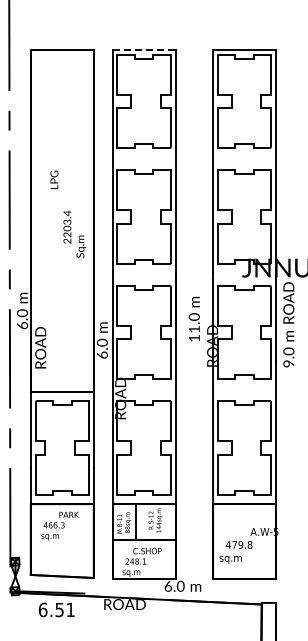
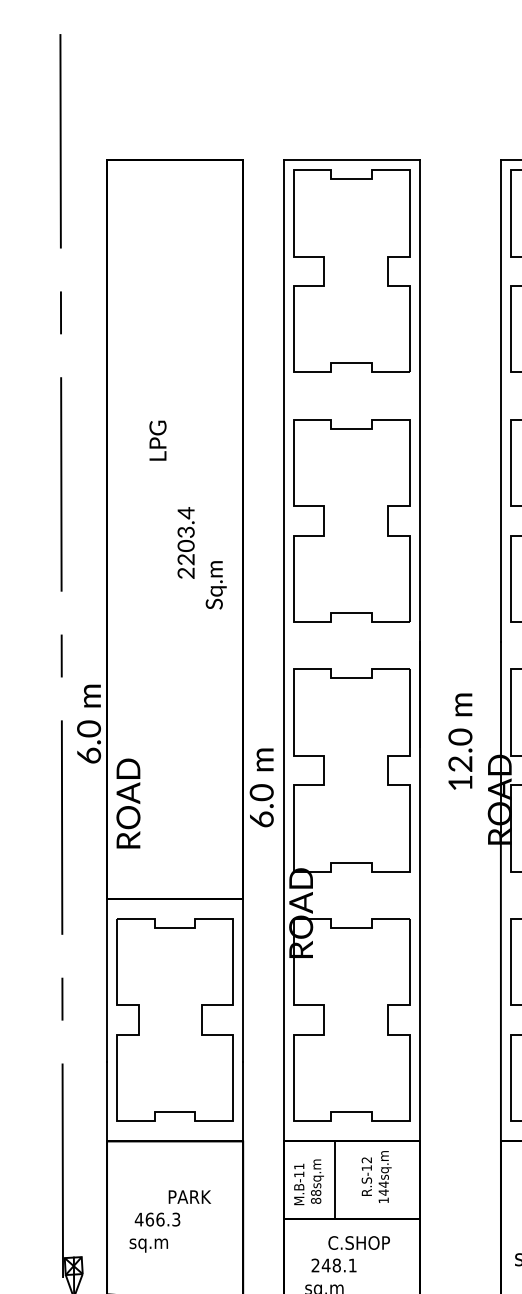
line: (144, 49) -> (352, 159), dashed -> solid
text: (193, 329) -> (458, 764), 11.0 -> 12.0
text: (59, 525) -> (169, 1220), moved

